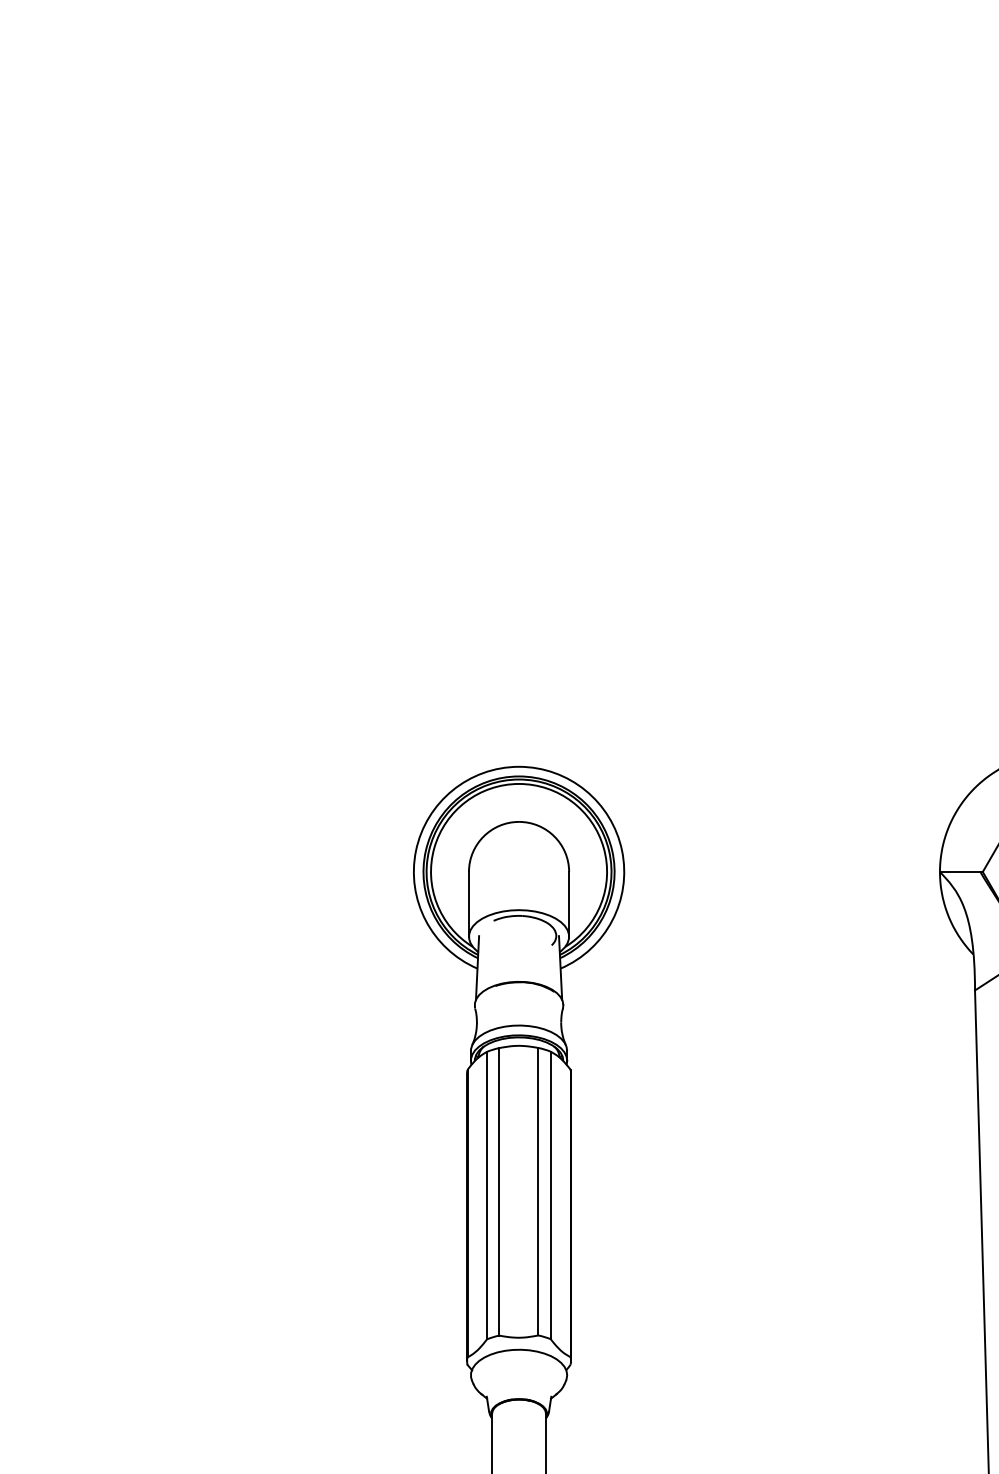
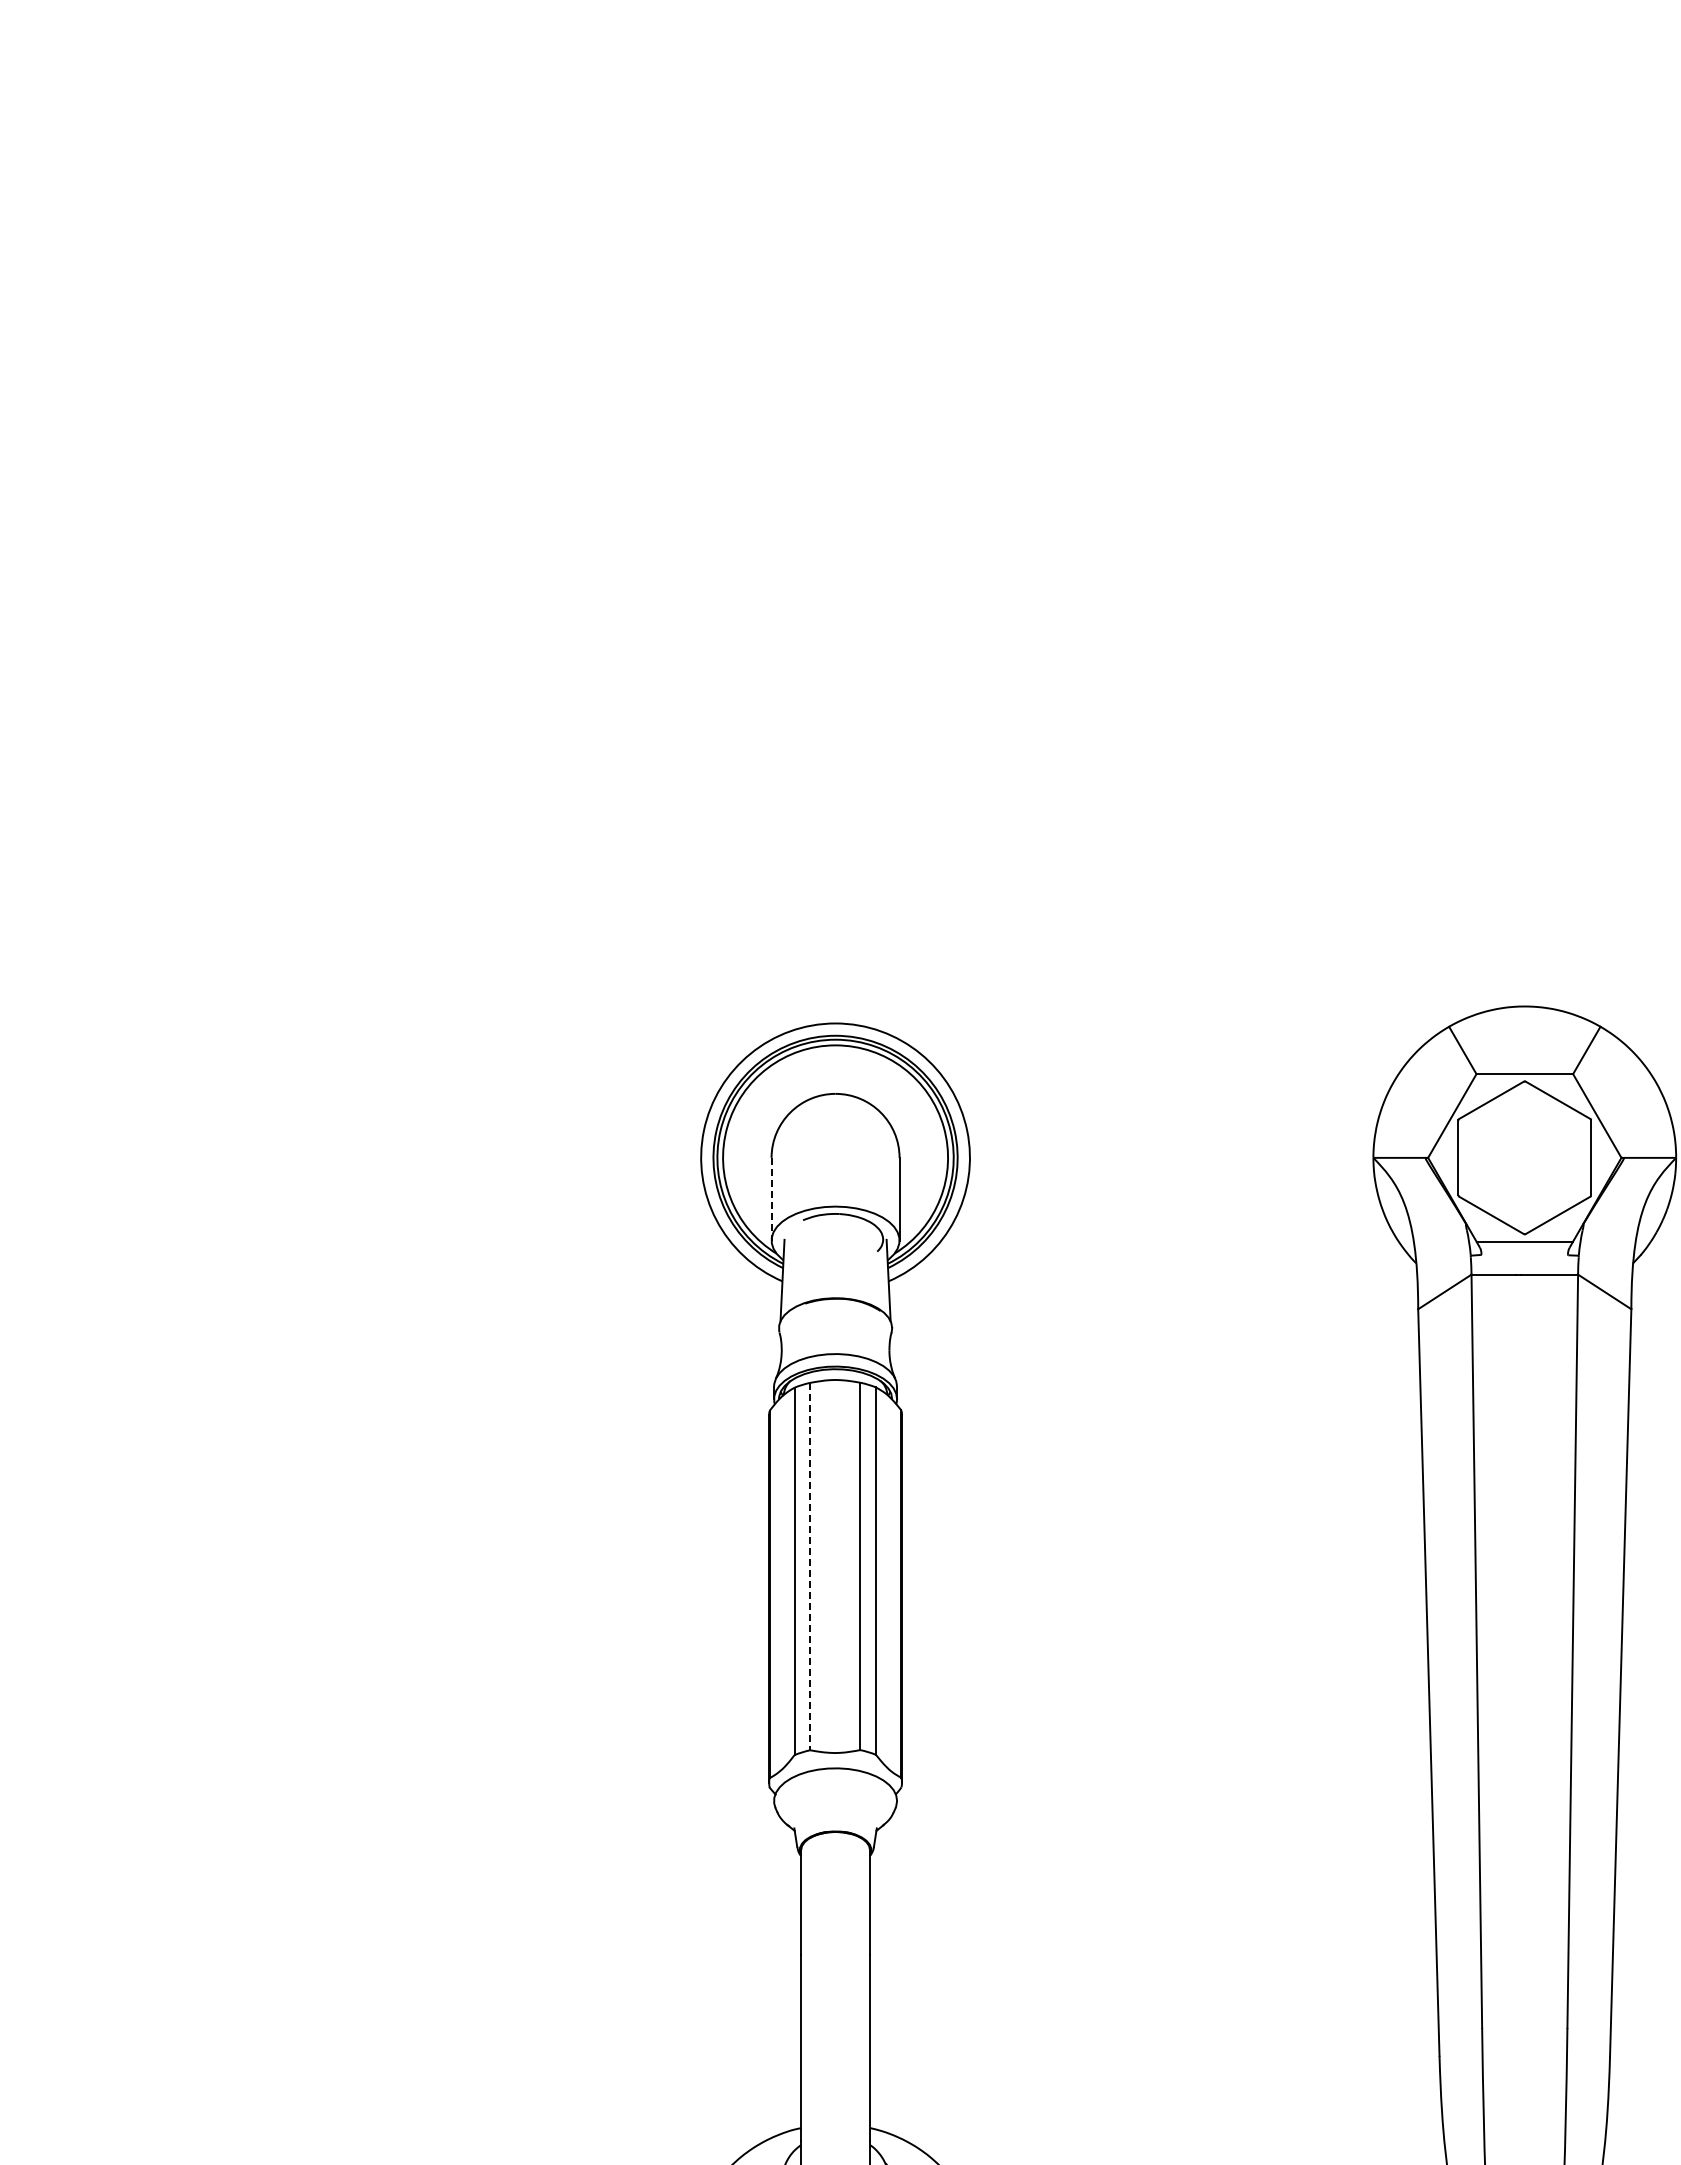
line: (468, 904) -> (771, 1199), solid -> dashed
line: (499, 1191) -> (810, 1566), solid -> dashed

